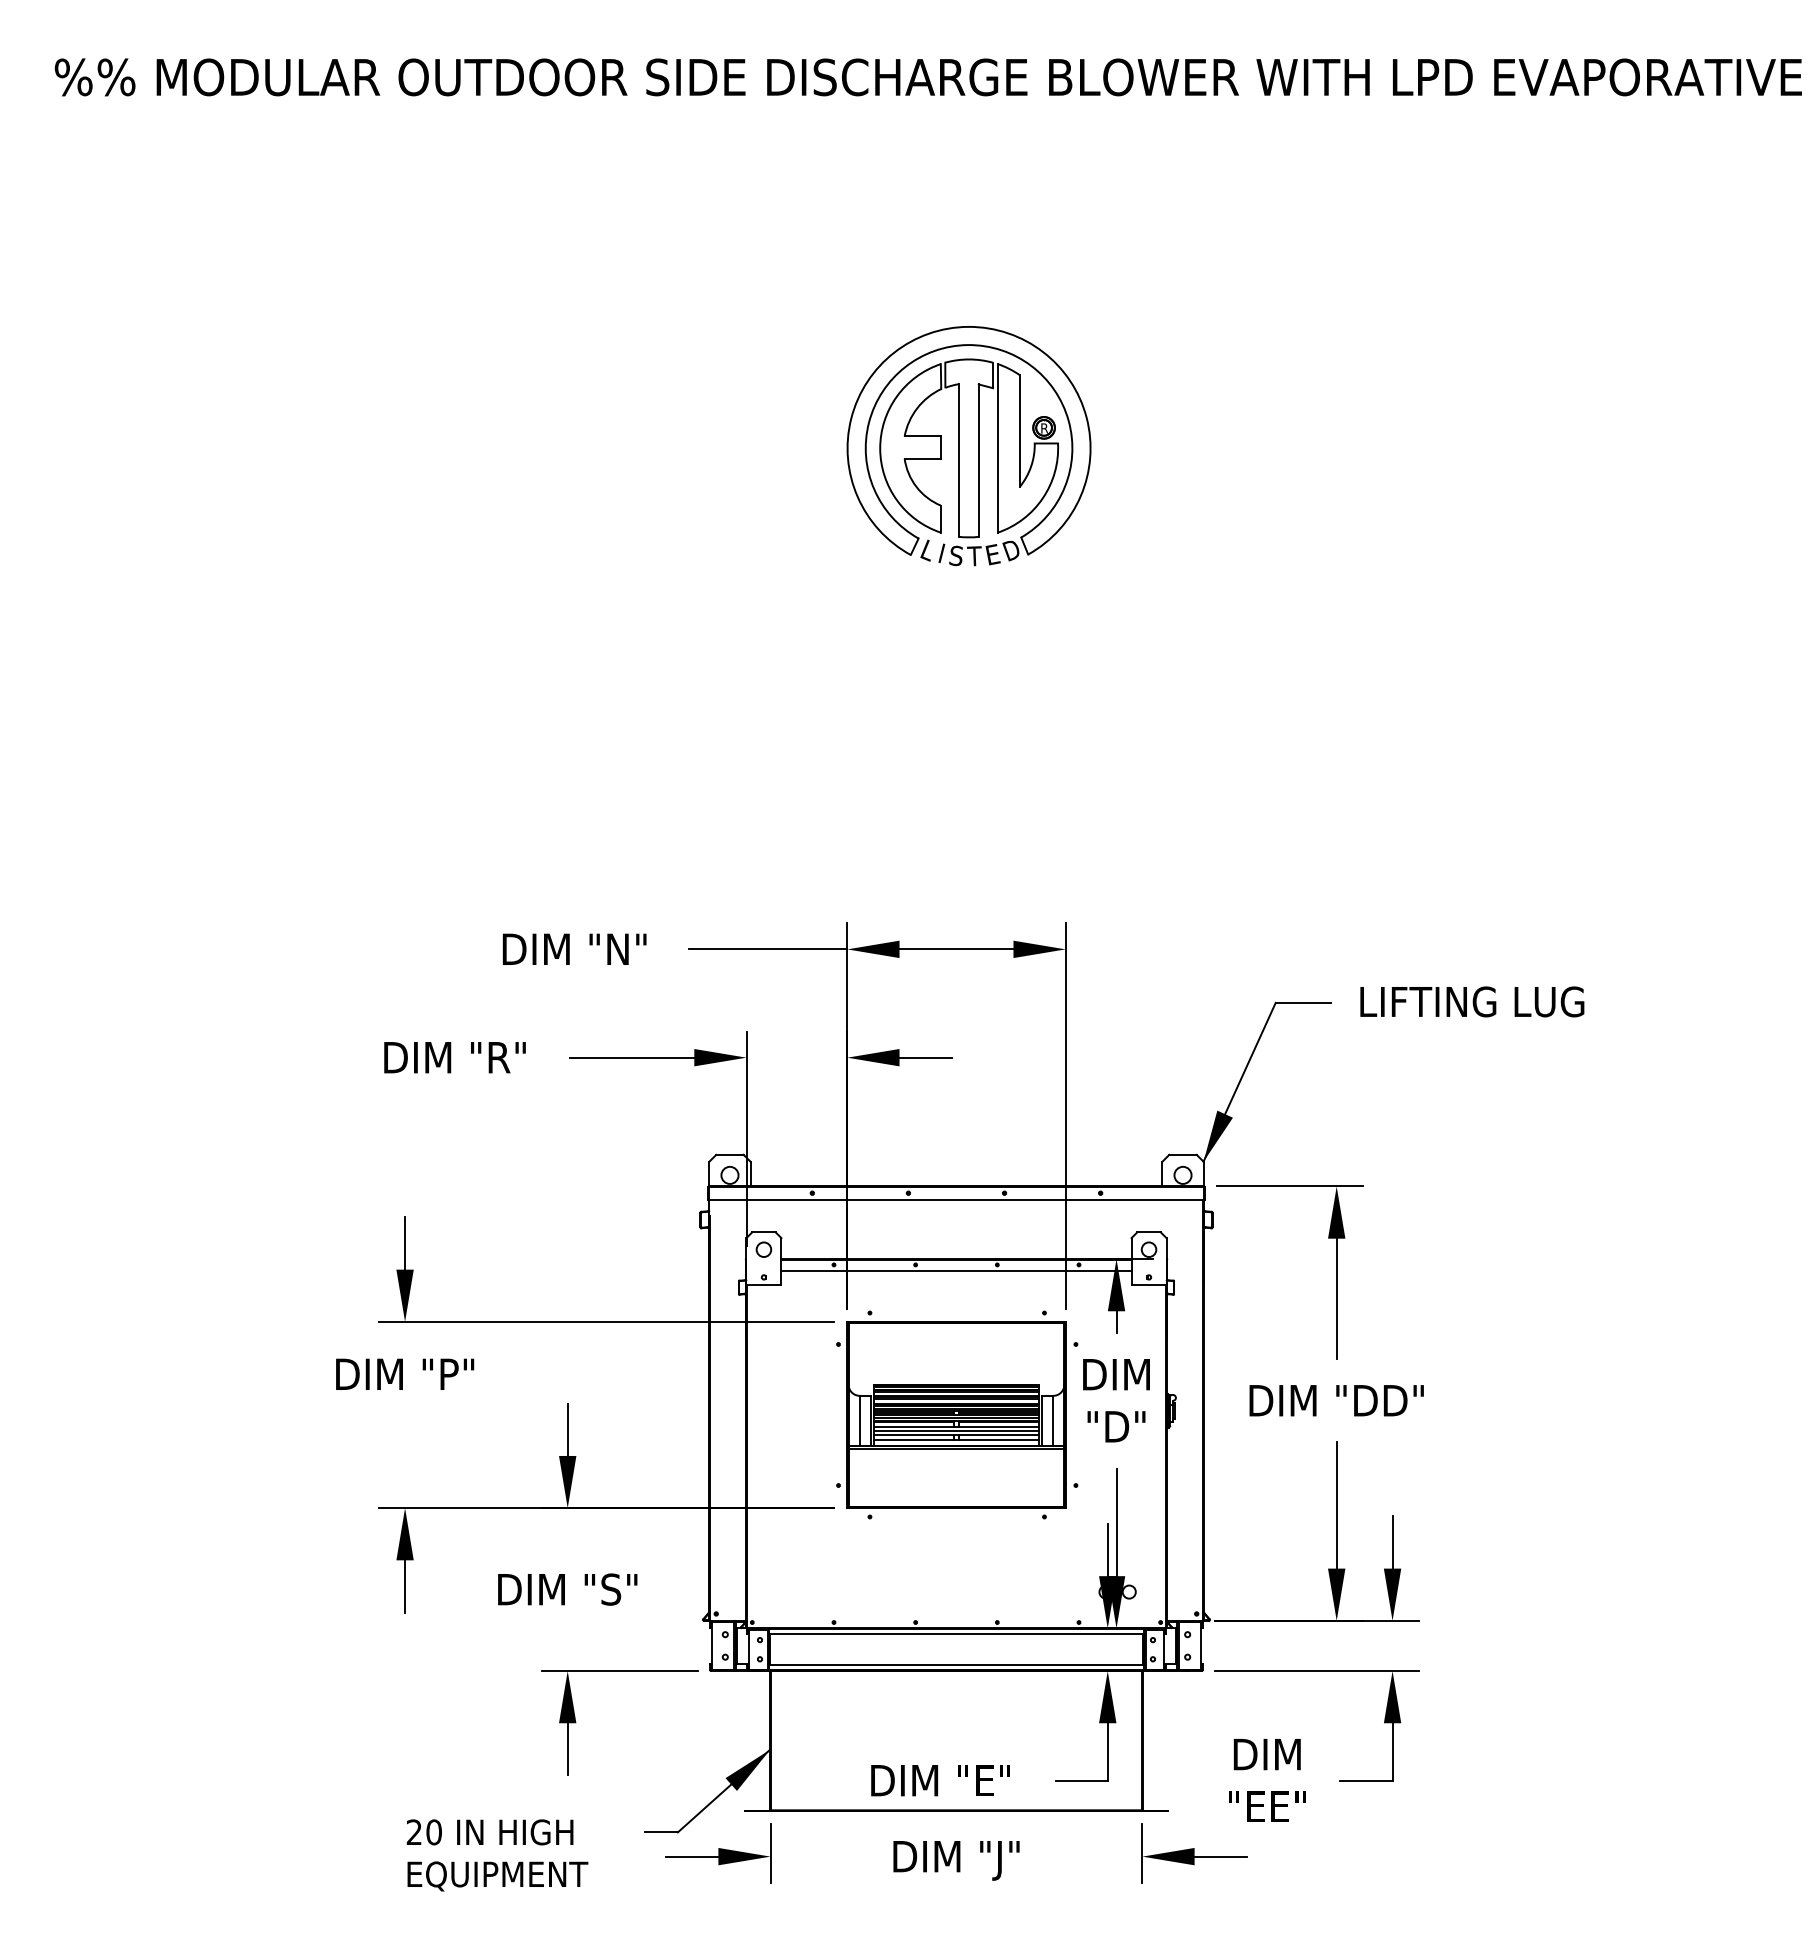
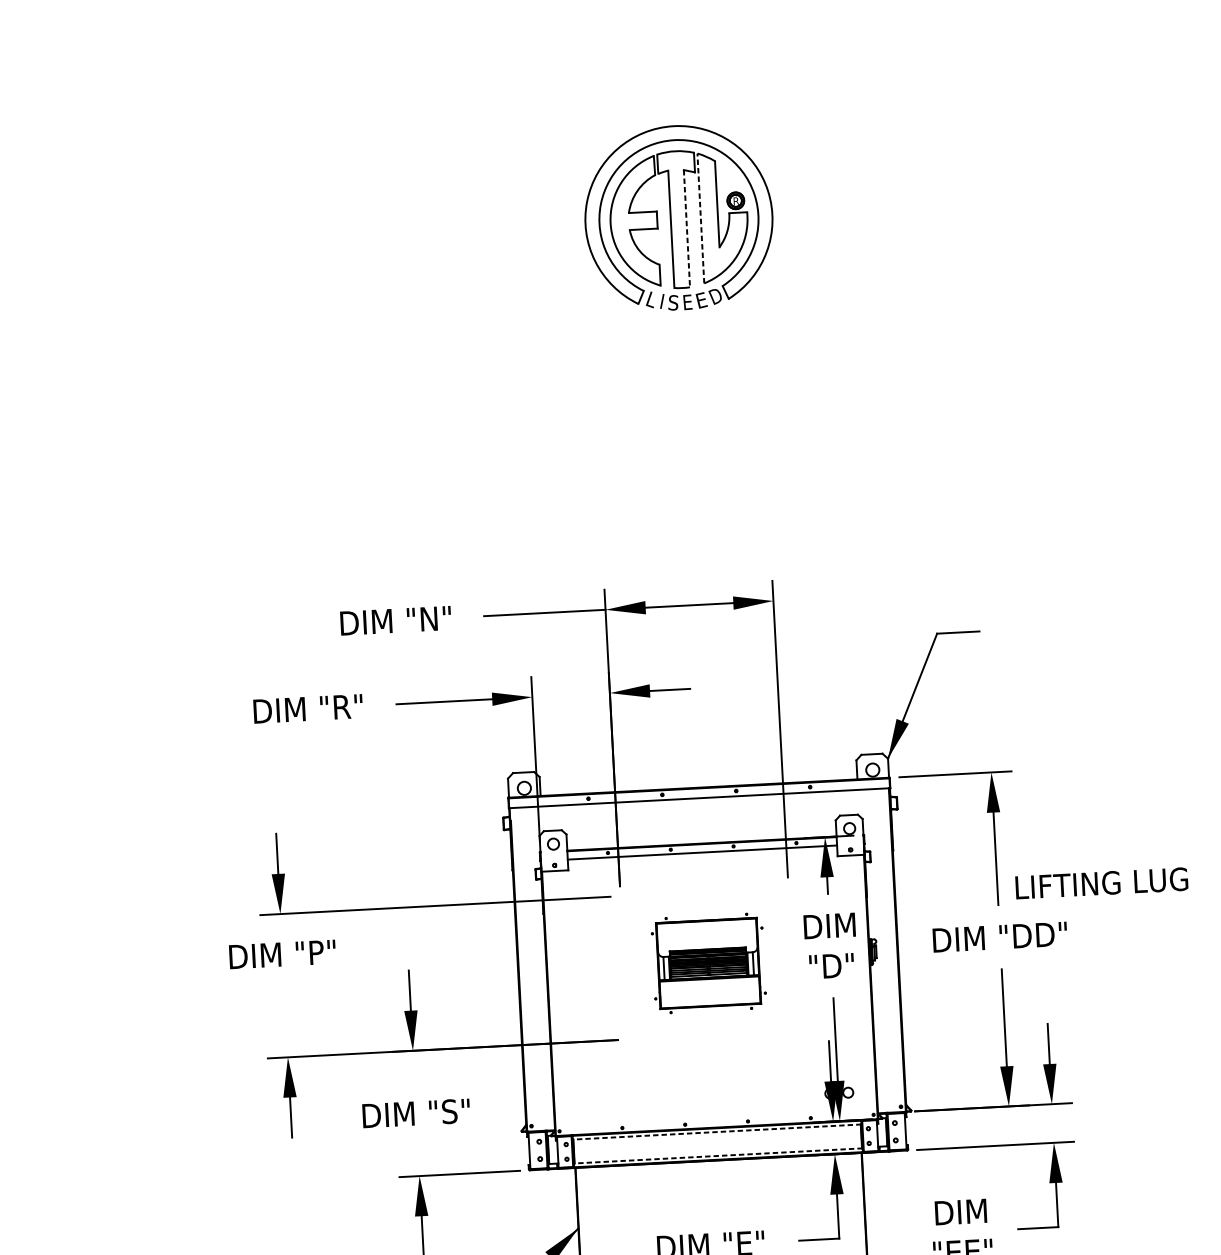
line: (997, 447) -> (700, 217), solid -> dashed
line: (978, 461) -> (686, 229), solid -> dashed
text: (974, 556) -> (687, 302), T -> E
text: (1472, 1001) -> (1101, 883), moved
part: (957, 1414) -> (709, 963), size x0.6
line: (956, 1634) -> (717, 1132), solid -> dashed
line: (956, 1665) -> (718, 1156), solid -> dashed

